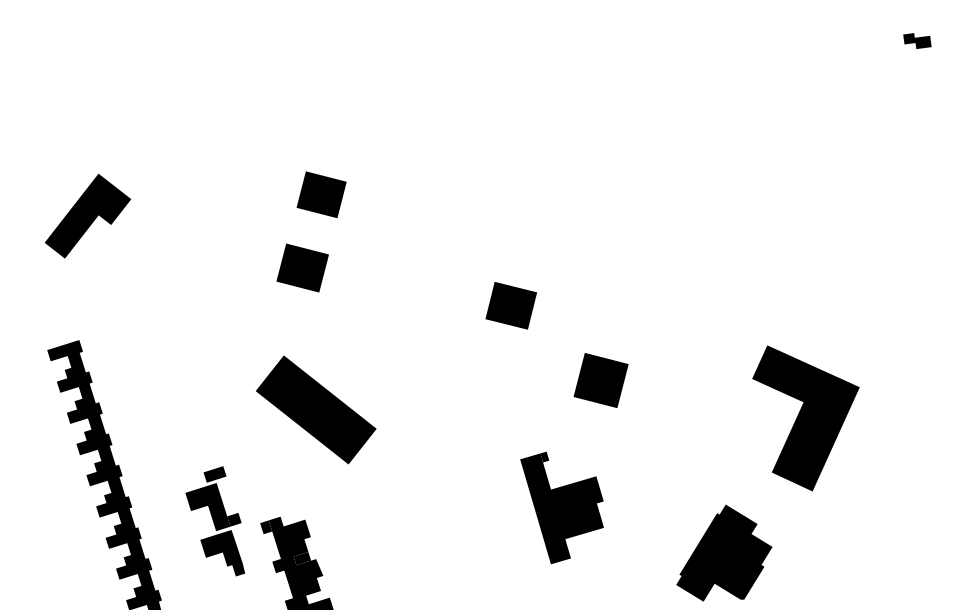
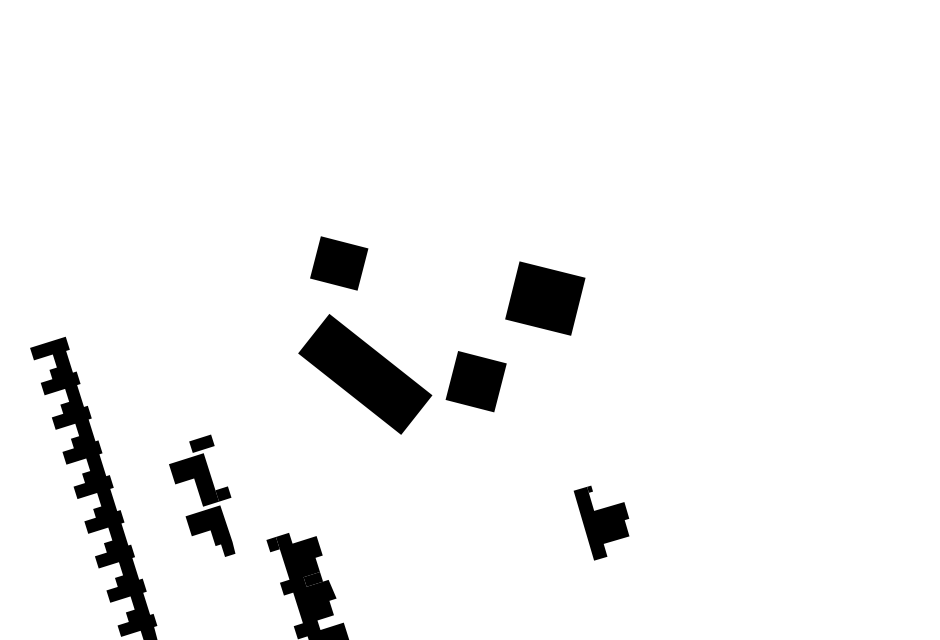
fill: (321, 194) -> (334, 175), removed
fill: (87, 215) -> (74, 198), removed
part: (302, 267) -> (338, 262), moved
part: (510, 305) -> (544, 298), size x1.4
part: (600, 380) -> (475, 381), moved
part: (316, 409) -> (365, 373), moved
fill: (805, 418) -> (871, 423), removed
part: (561, 507) -> (600, 522), size x0.6
part: (215, 521) -> (202, 495), moved
fill: (724, 552) -> (781, 572), removed

